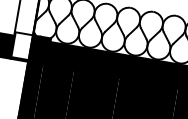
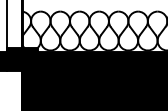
fill: (21, 45) -> (14, 58), added

